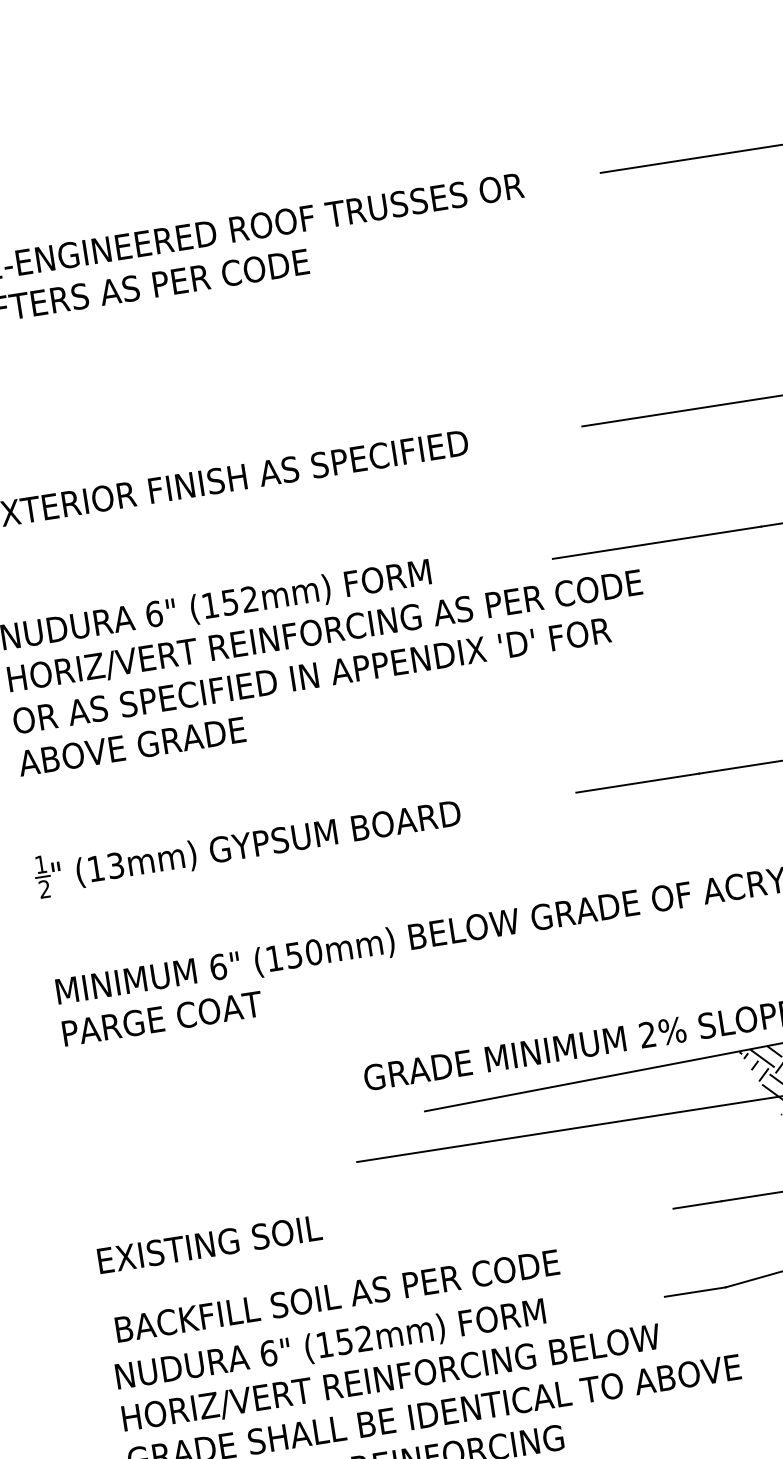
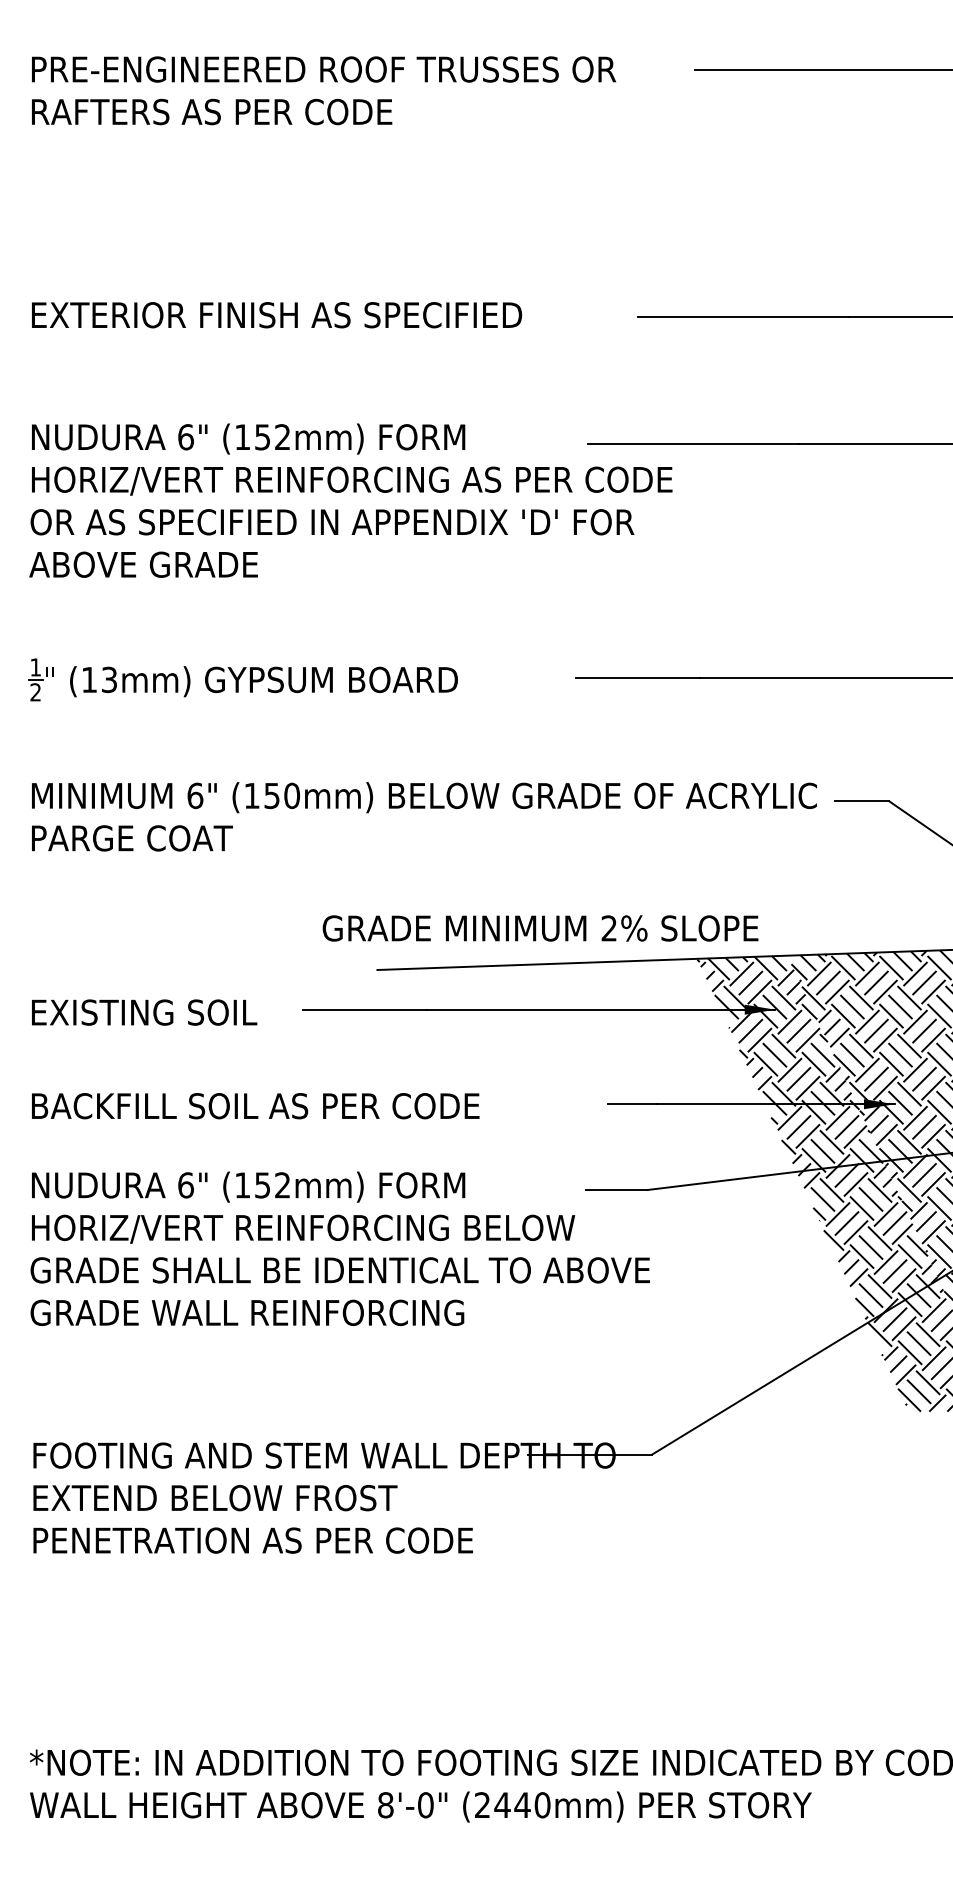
text: (209, 1244) -> (144, 1012), moved
text: (337, 1296) -> (255, 1106), moved

